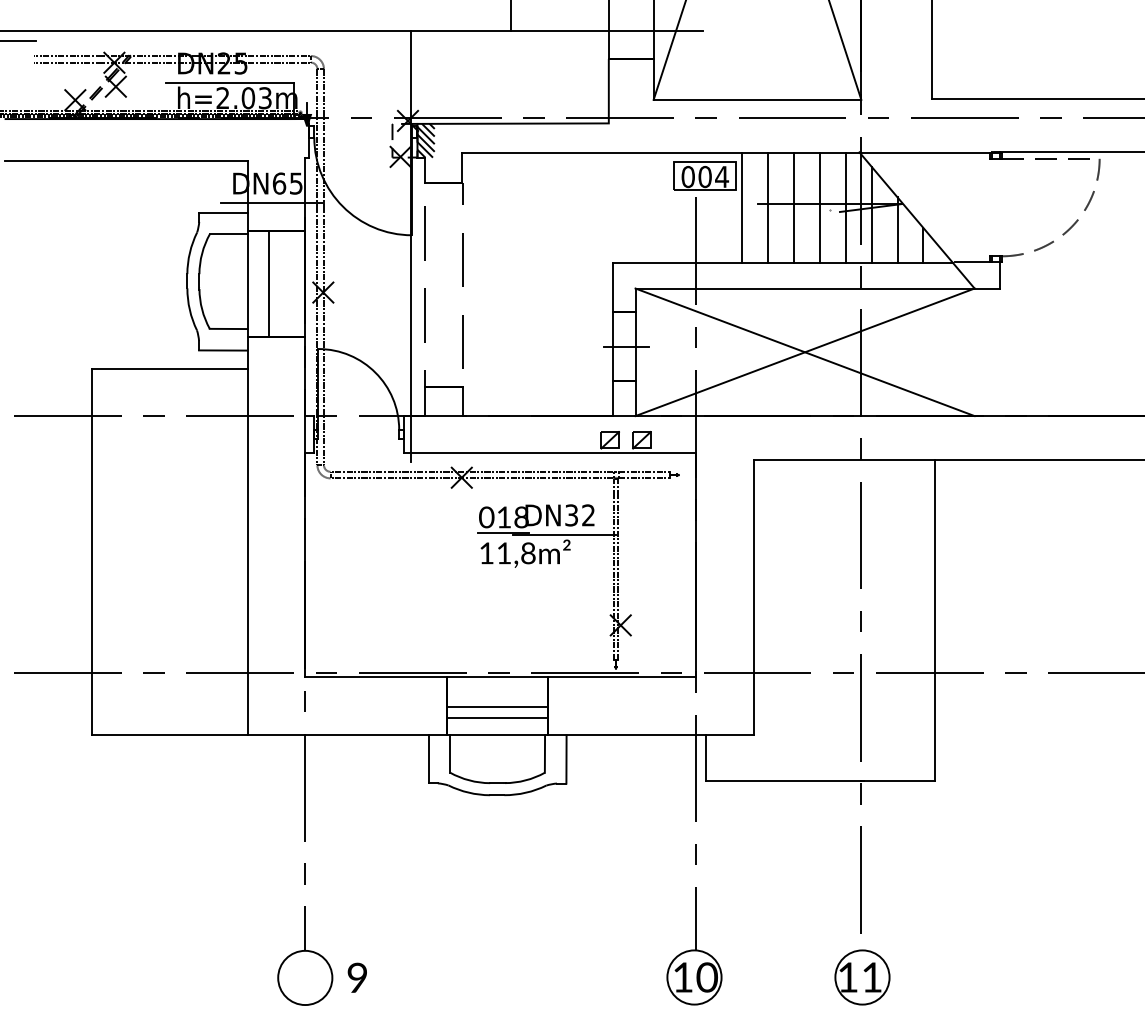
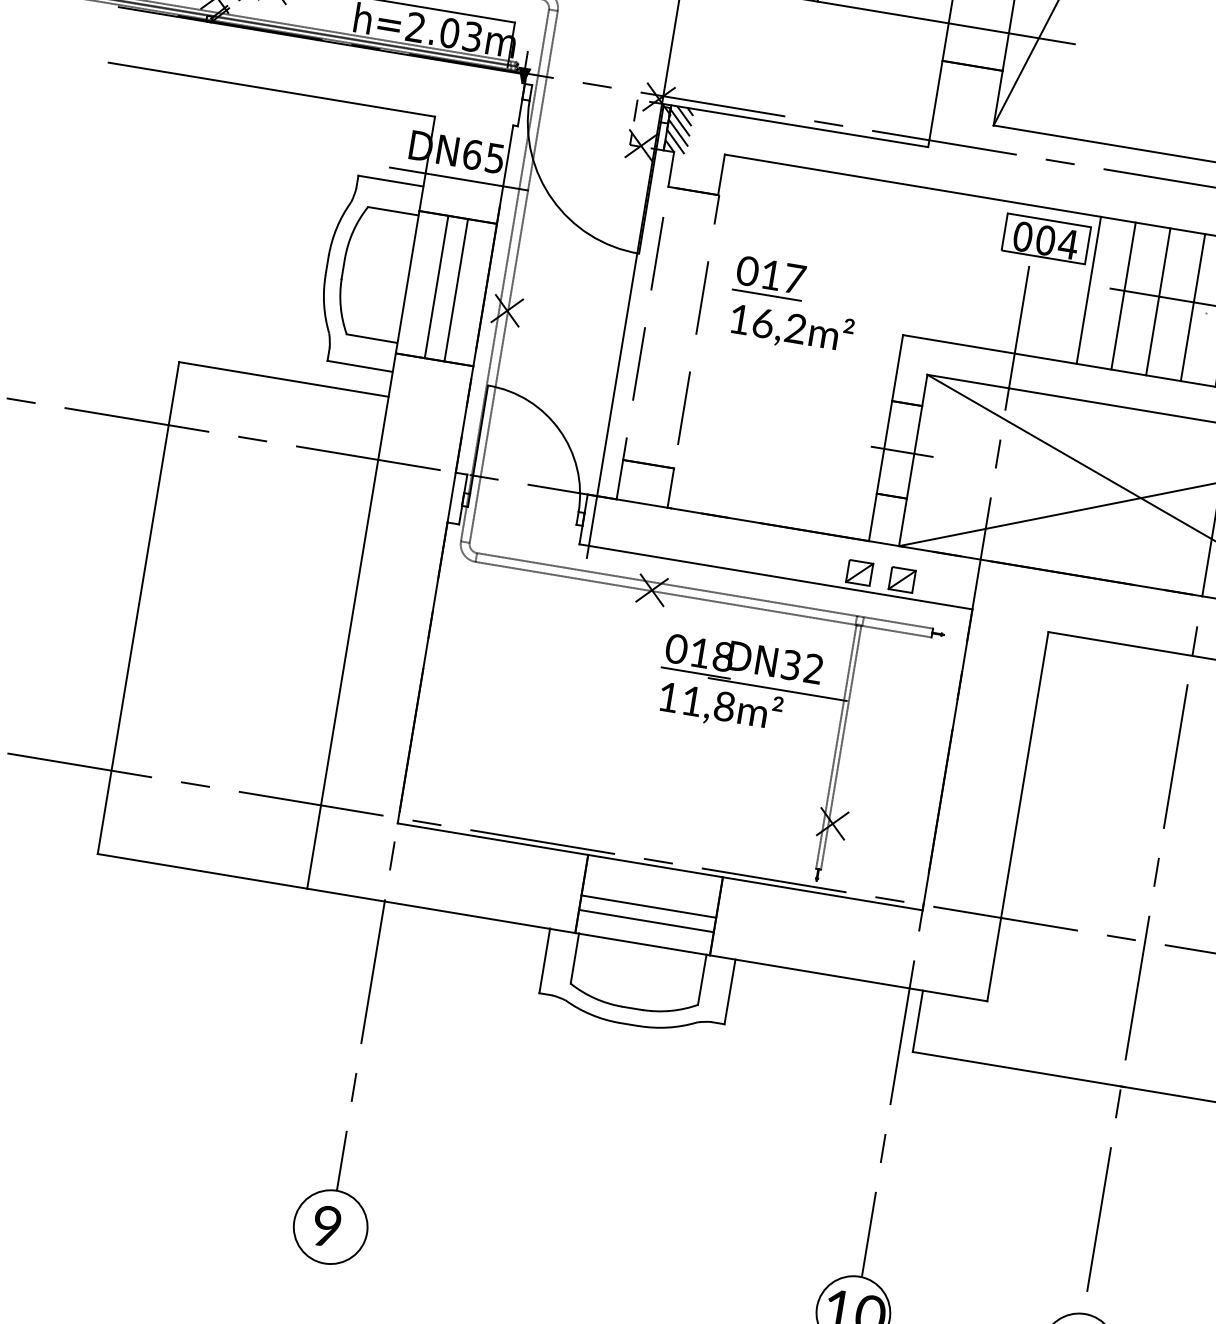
part: (529, 254) -> (792, 305), added
line: (283, 283) -> (455, 289), added
text: (356, 977) -> (325, 1225), moved

